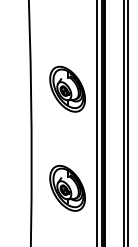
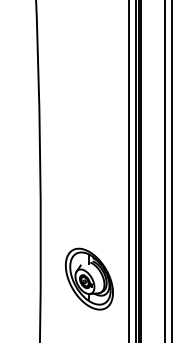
part: (66, 88) -> (88, 144), removed

